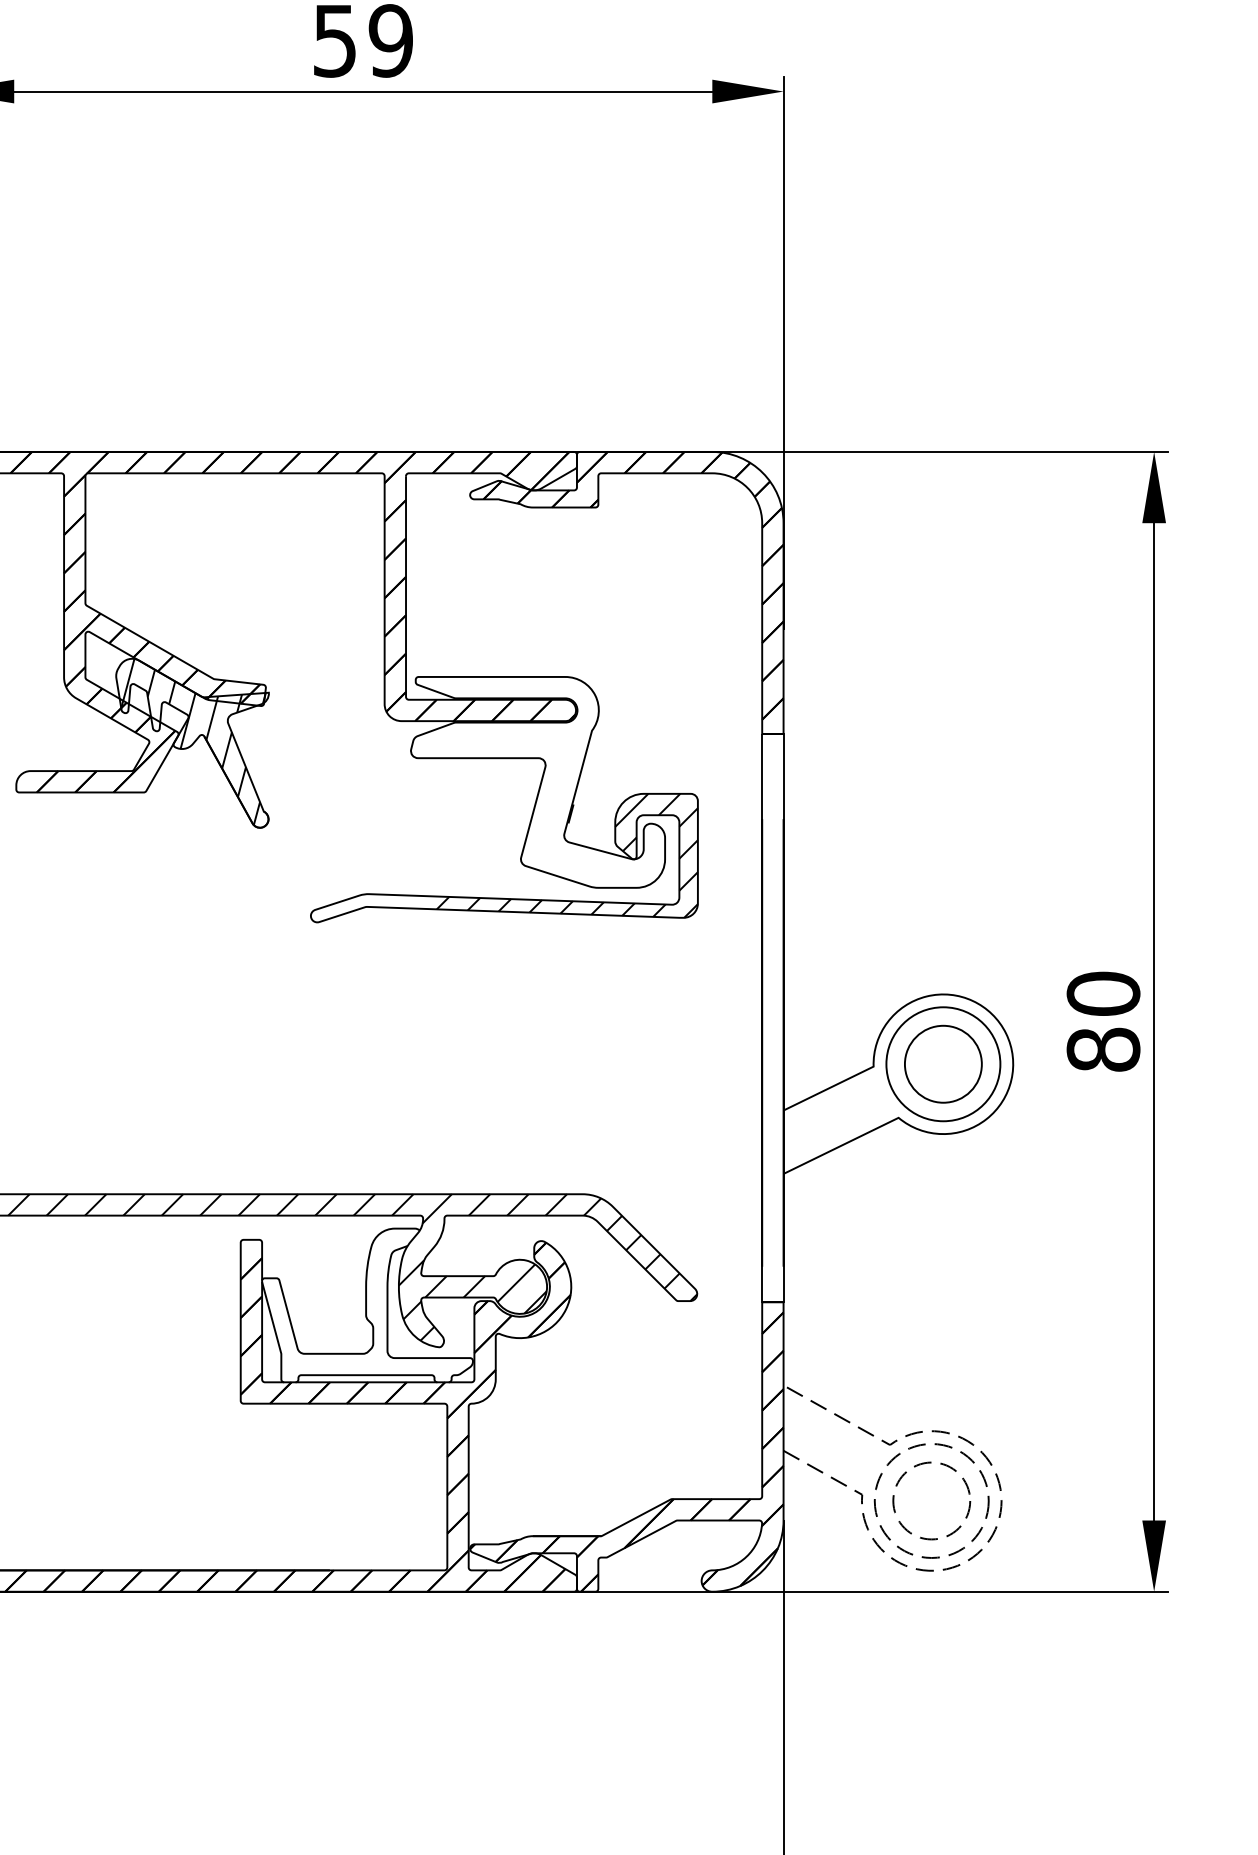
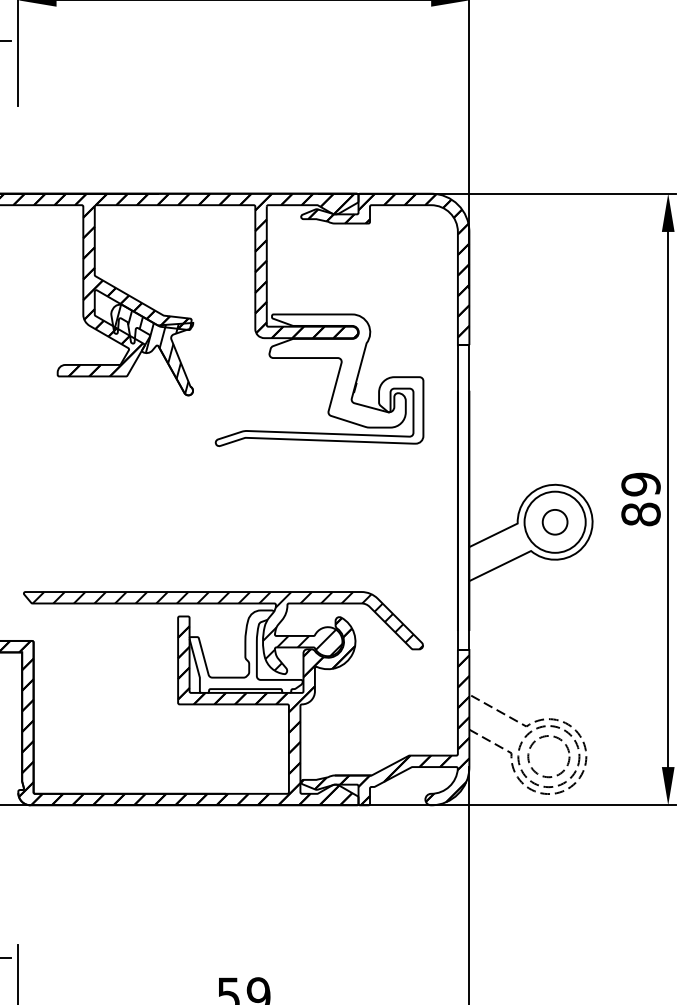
hatch: (567, 855) -> (353, 410), removed
text: (1102, 993) -> (640, 484), 80 -> 89
circle: (942, 1062) -> (554, 521), size x0.6

